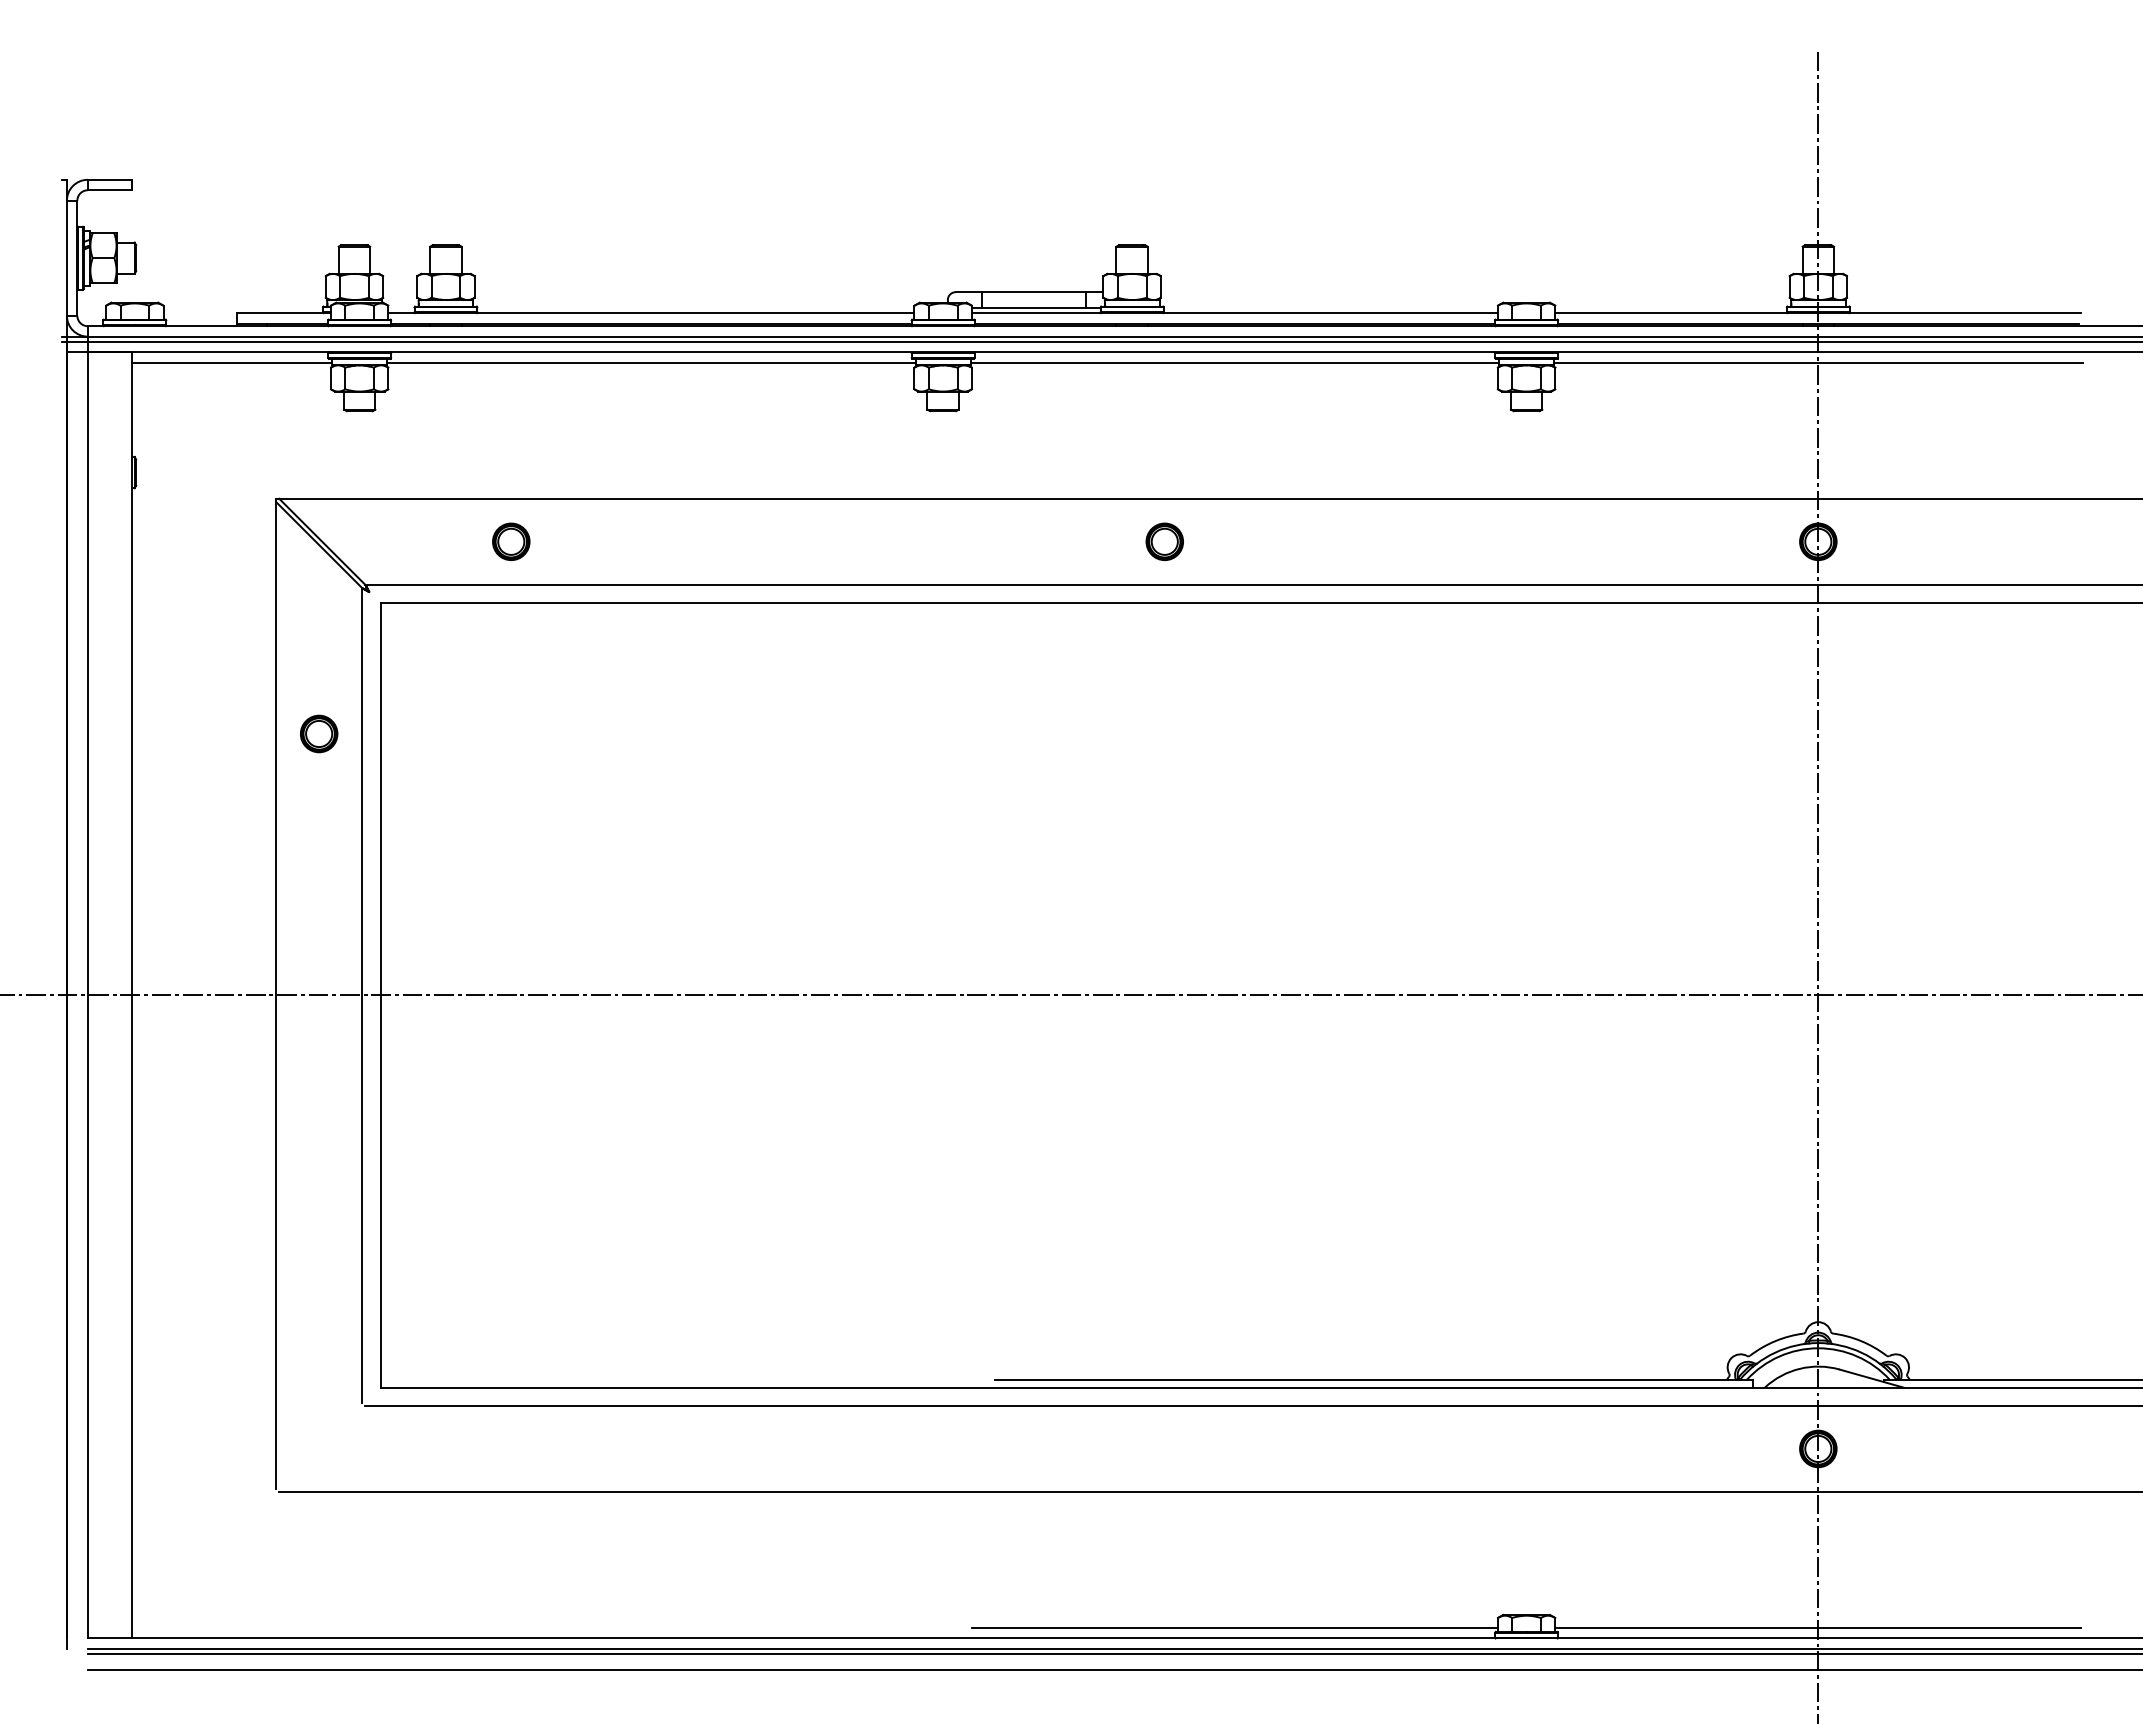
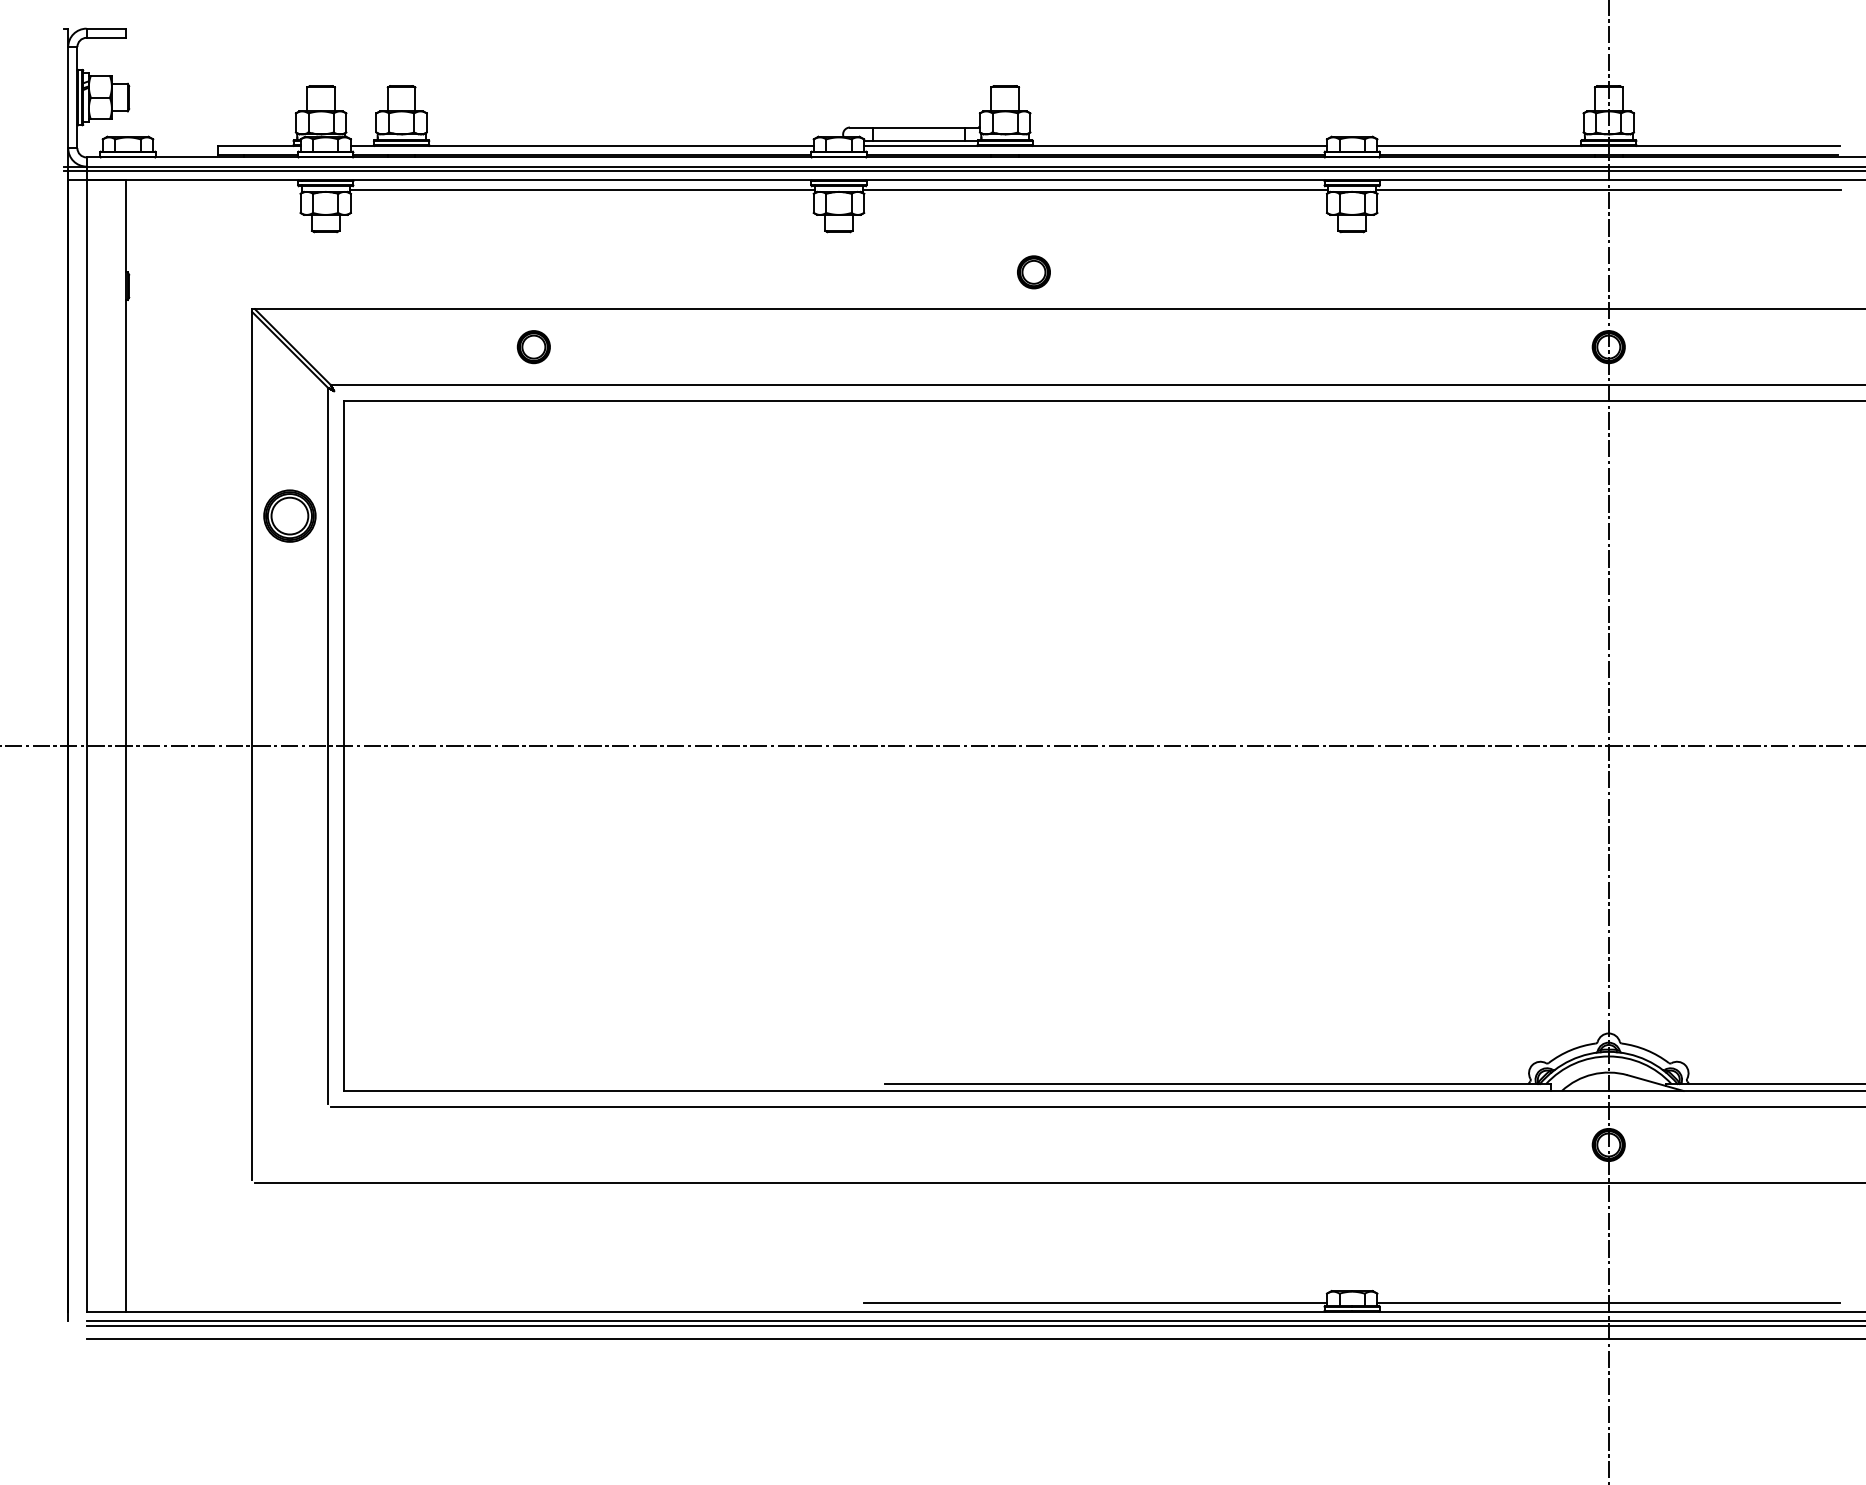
line: (232, 362) -> (213, 189), removed
part: (511, 541) -> (534, 346), moved
part: (1164, 541) -> (1033, 272), moved
part: (319, 733) -> (290, 515), size x1.6

